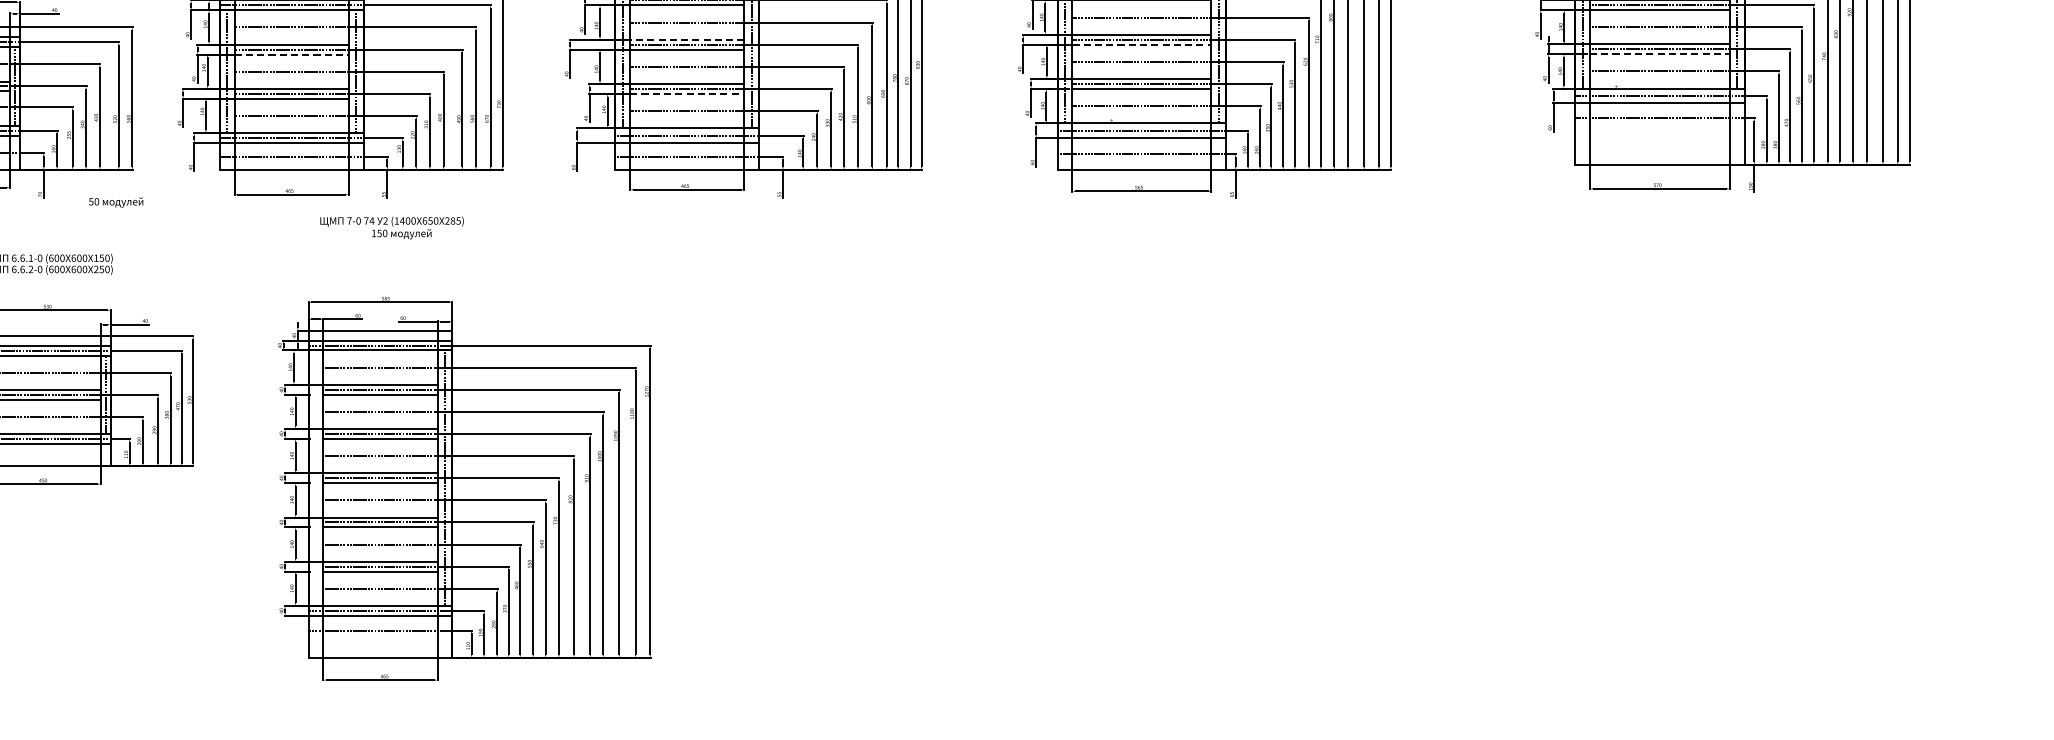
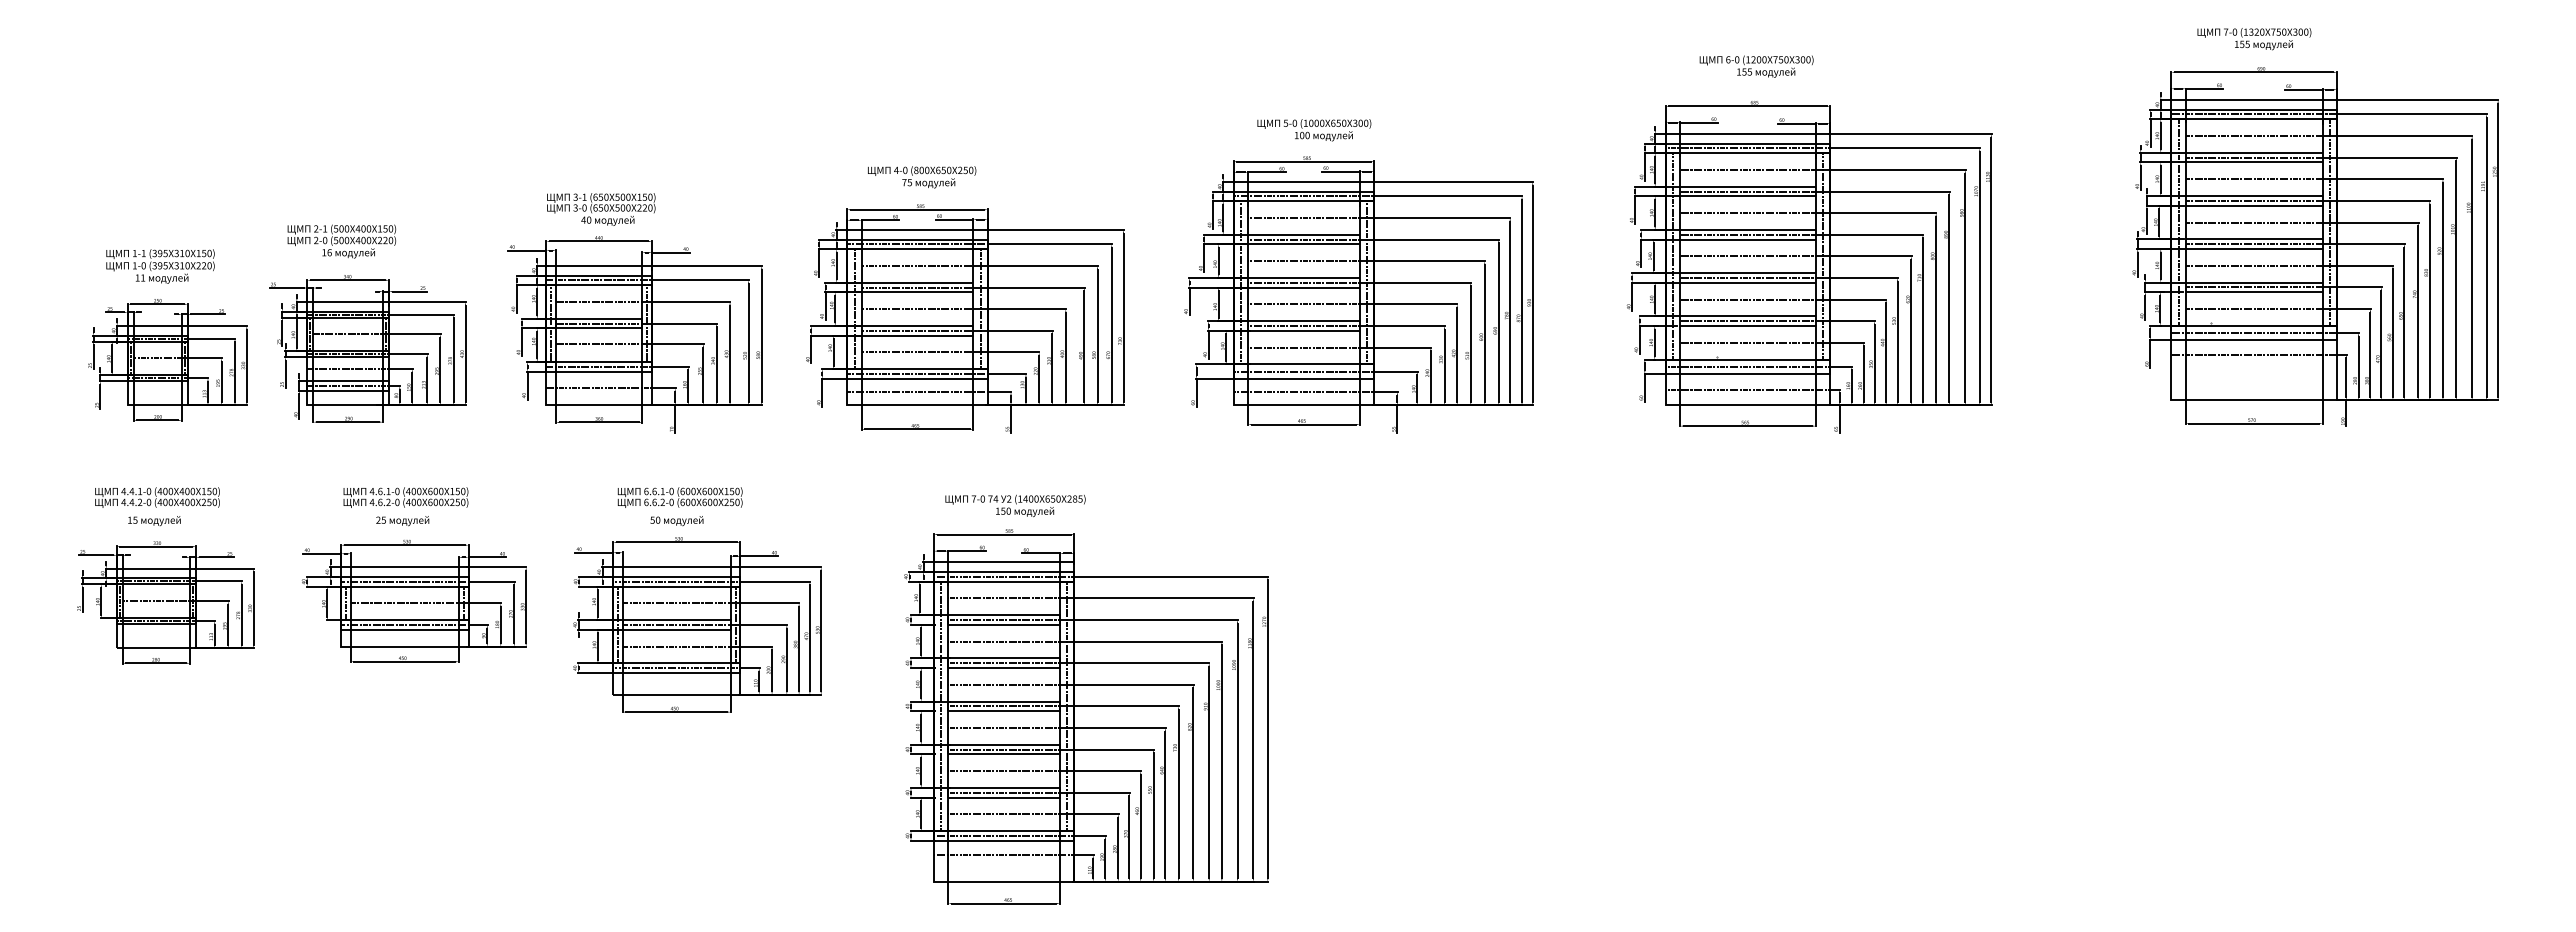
line: (686, 40) -> (1303, 278), dashed -> solid
line: (1142, 44) -> (1748, 282), dashed -> solid
line: (291, 54) -> (917, 292), dashed -> solid
line: (1660, 54) -> (2254, 292), dashed -> solid
line: (686, 93) -> (1303, 330), dashed -> solid
text: (115, 203) -> (676, 521), moved
text: (392, 227) -> (1015, 505), moved
line: (316, 478) -> (941, 706), added

